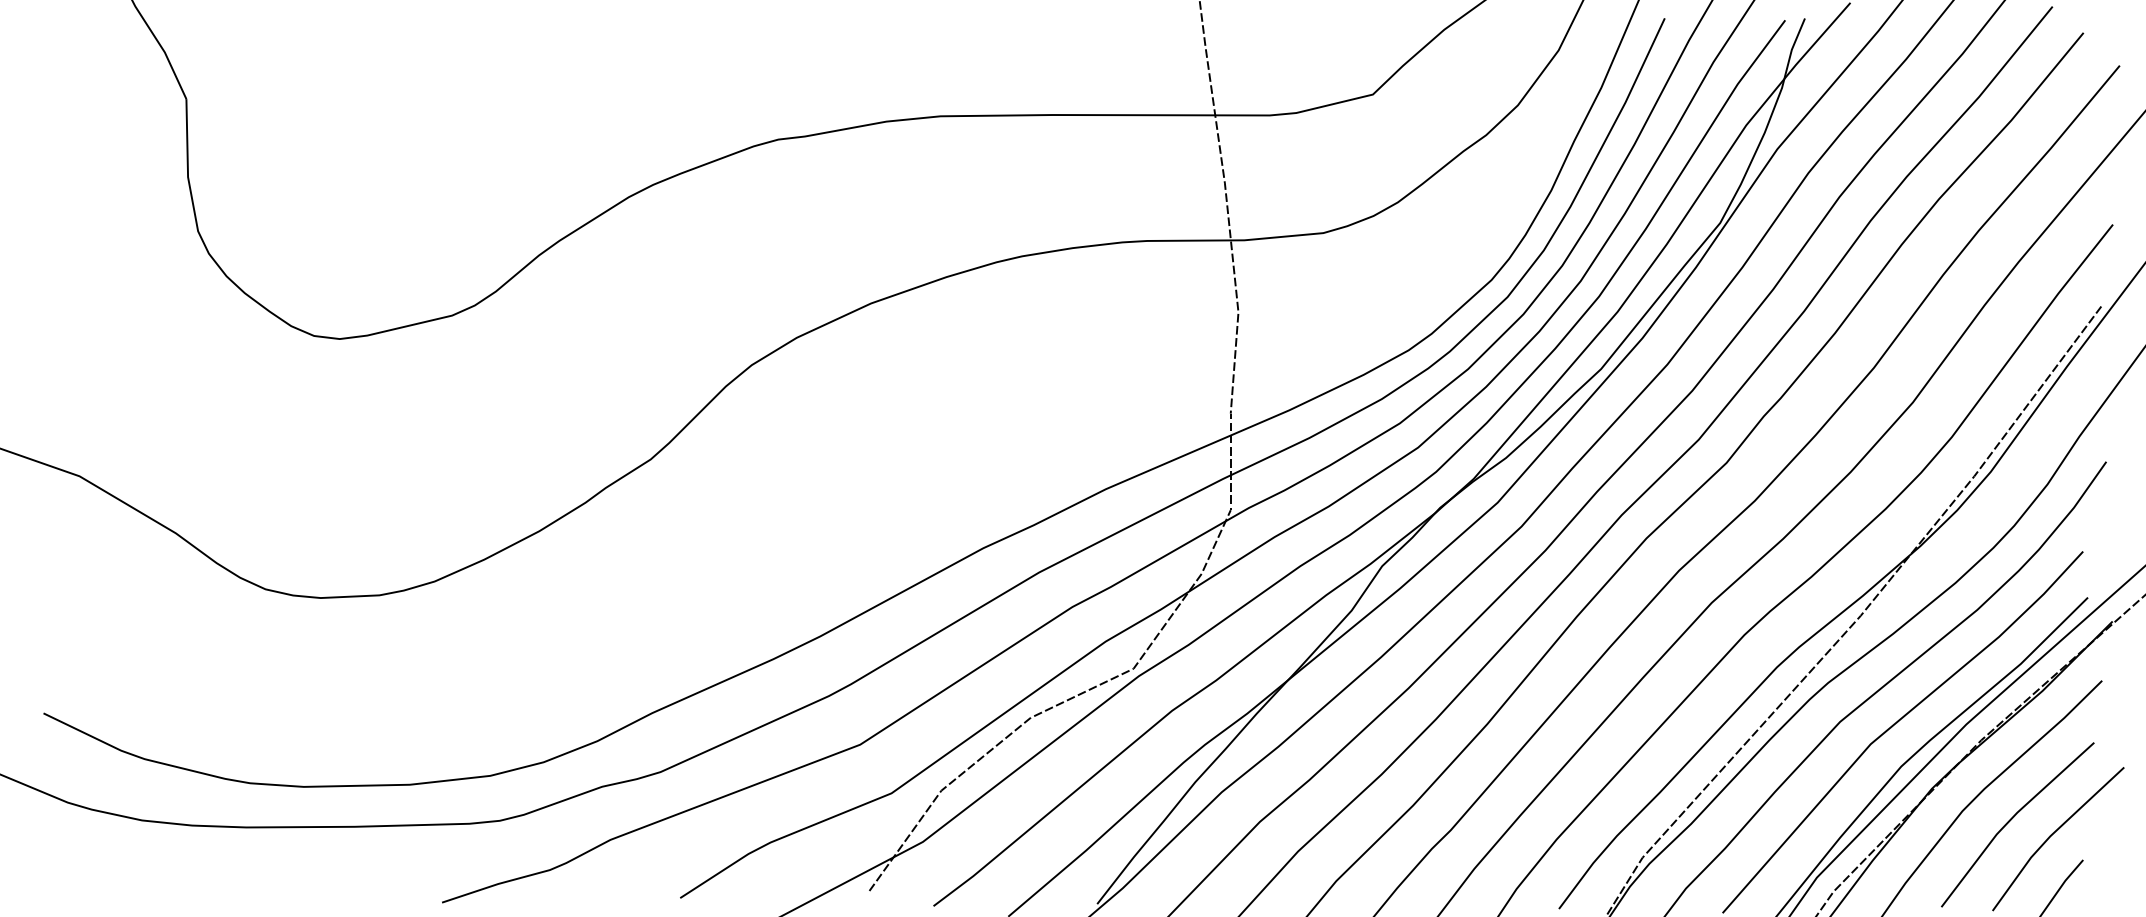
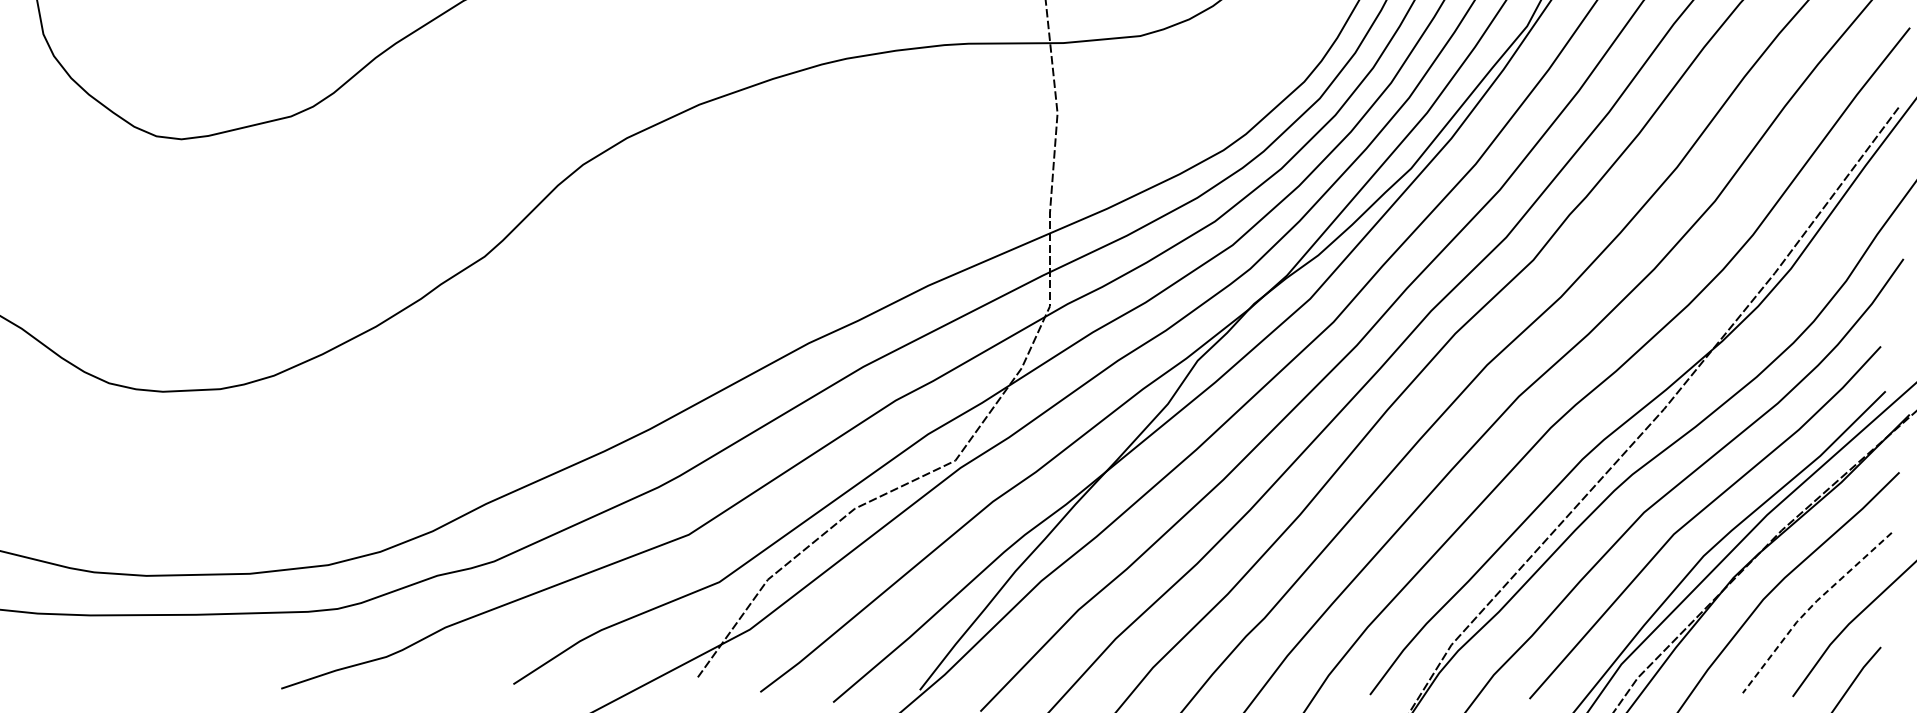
line: (2011, 819) -> (1811, 607), solid -> dashed

